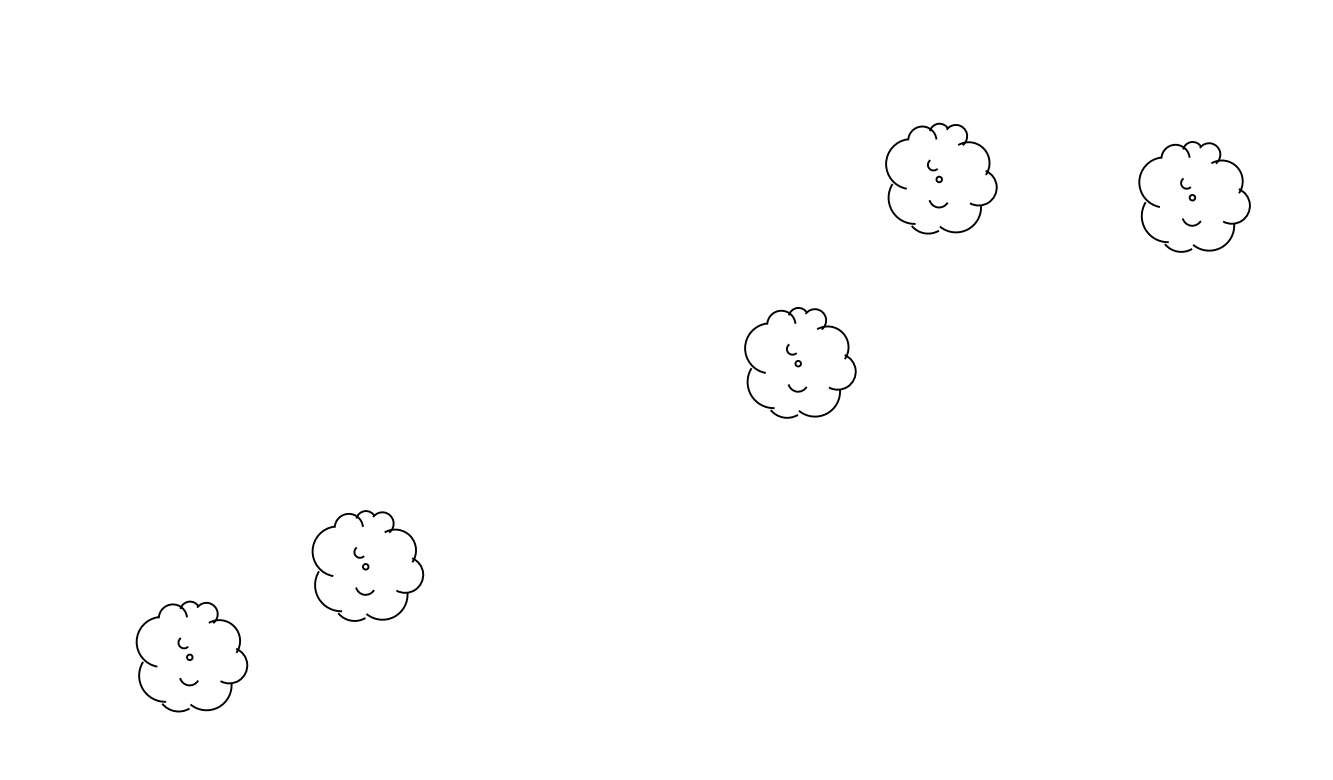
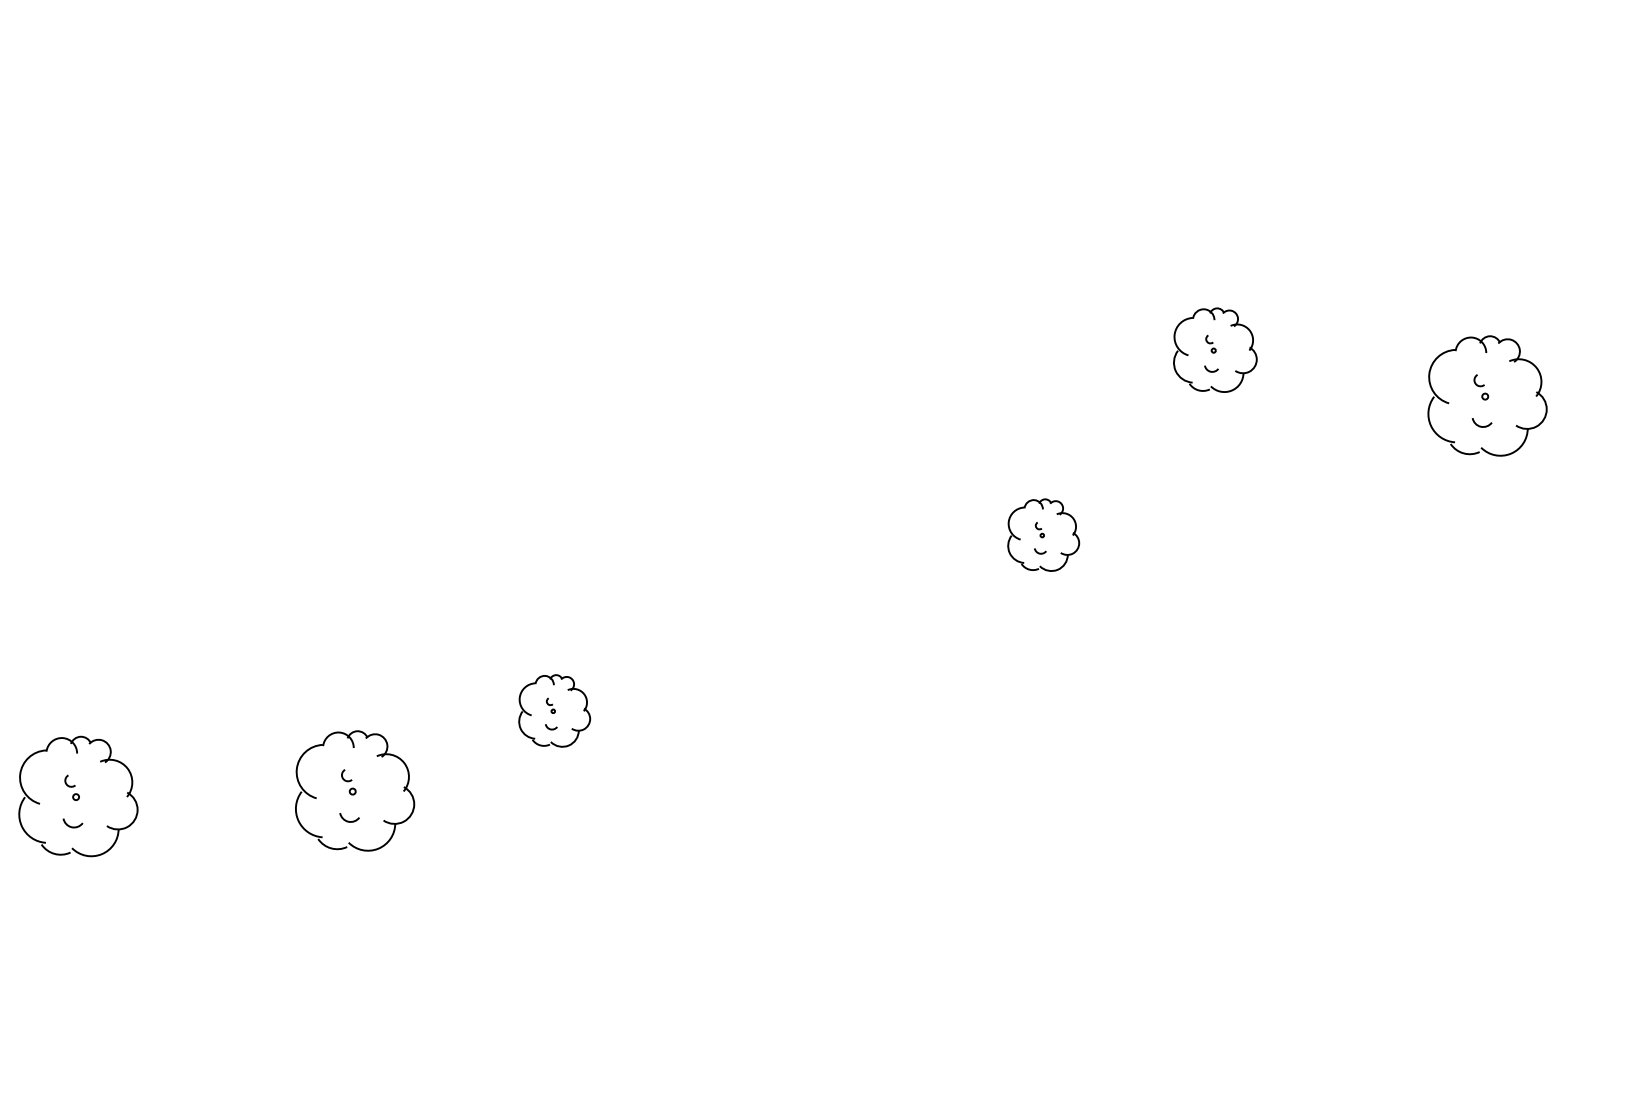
part: (941, 177) -> (1215, 349), size x0.7
part: (799, 362) -> (1043, 534), size x0.6
part: (367, 565) -> (554, 710), size x0.6

